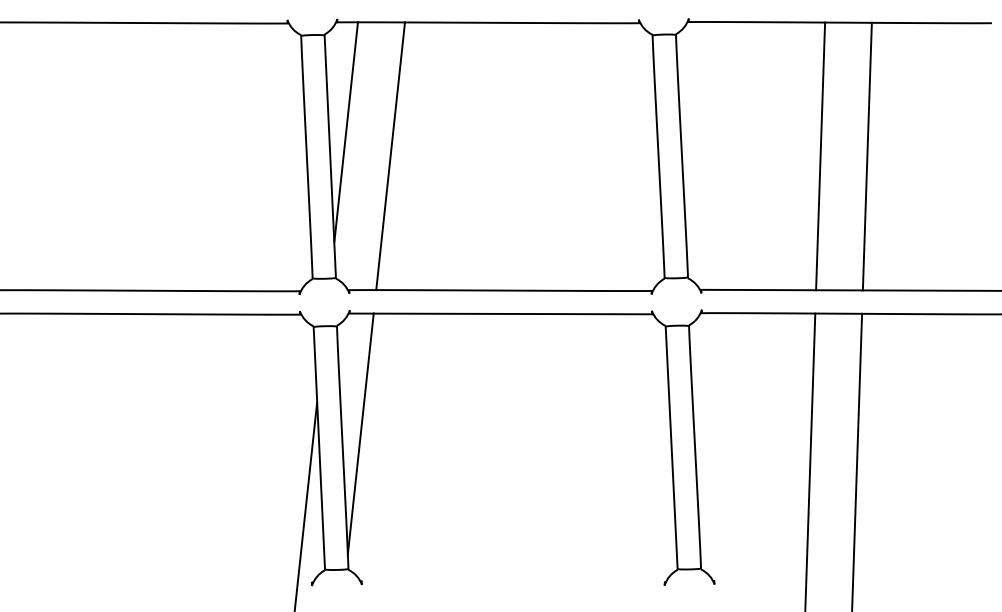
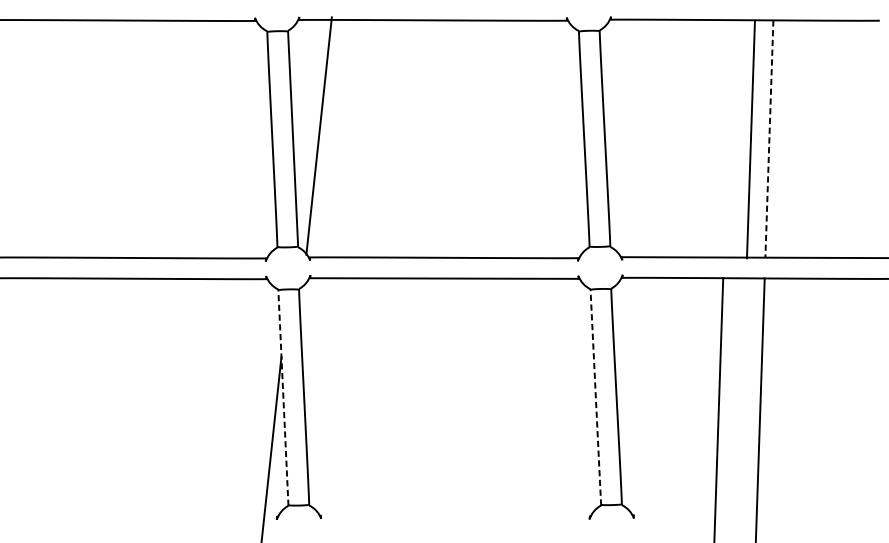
line: (345, 131) -> (306, 116), removed
line: (390, 156) -> (319, 136), moved
line: (820, 156) -> (750, 139), moved
line: (867, 156) -> (769, 138), solid -> dashed
line: (360, 433) -> (319, 384), removed
line: (319, 448) -> (283, 397), solid -> dashed
line: (671, 448) -> (595, 397), solid -> dashed

